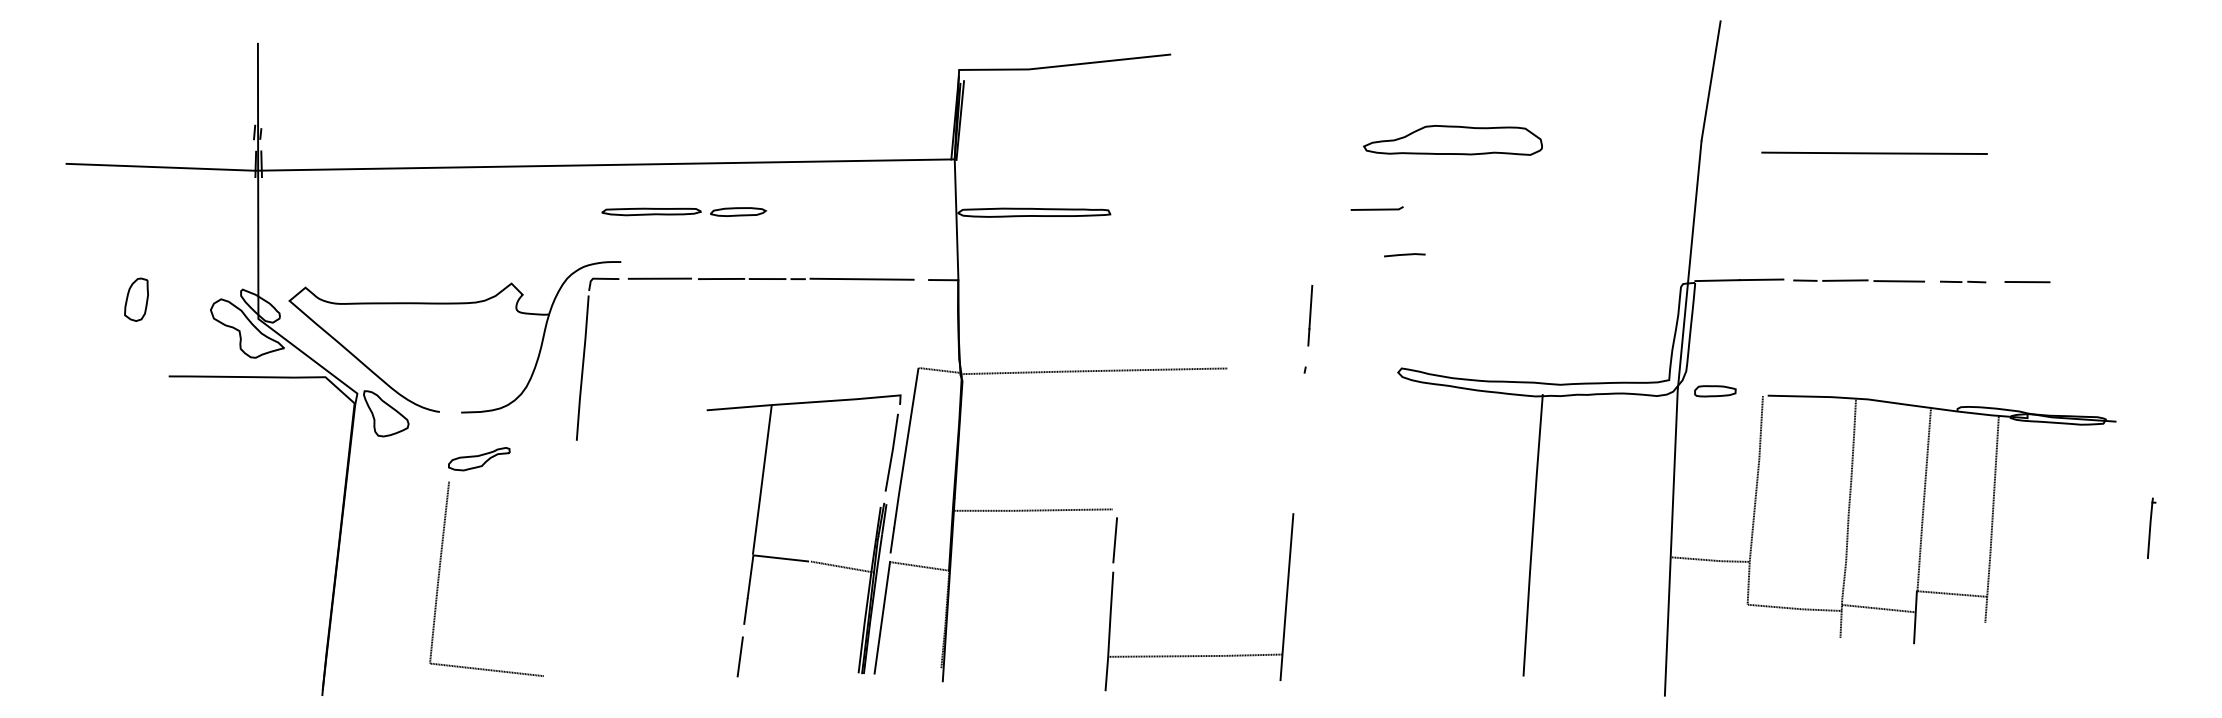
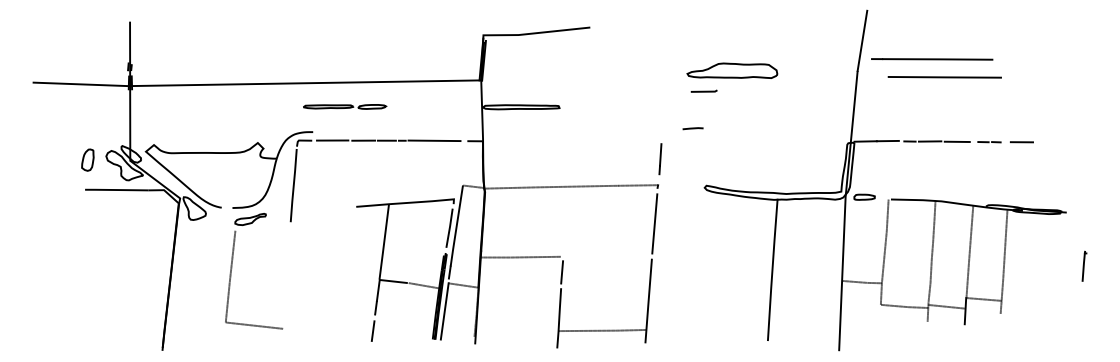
line: (1850, 117) -> (932, 59), added
line: (1375, 207) -> (703, 90), moved
line: (1403, 254) -> (692, 128), moved
part: (135, 298) -> (87, 159), moved
line: (1264, 367) -> (637, 185), added
line: (1298, 443) -> (654, 223), added
part: (443, 556) -> (232, 268), moved

